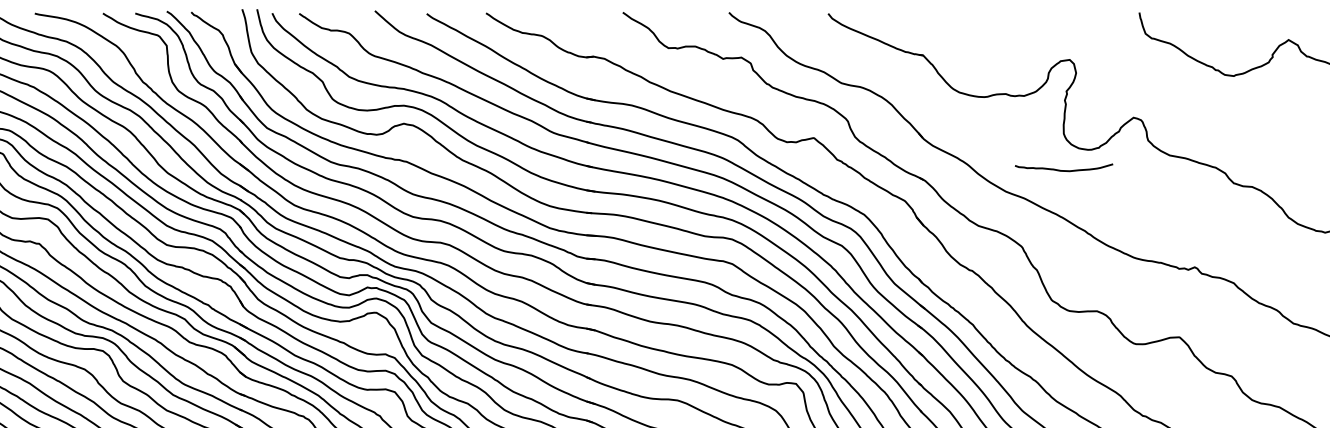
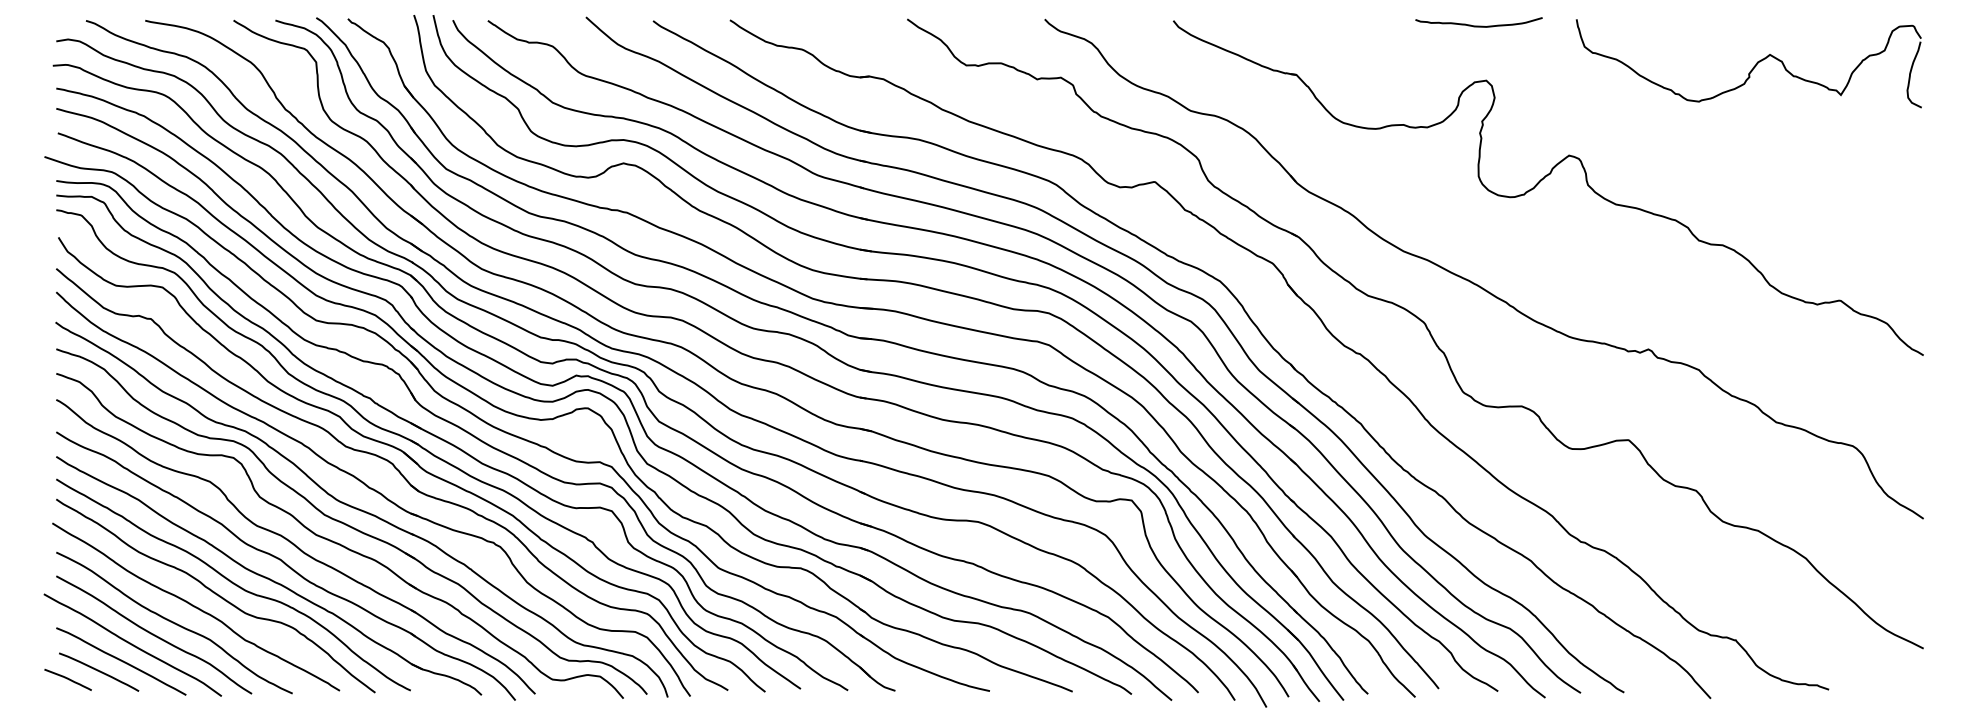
curve: (1063, 170) -> (1478, 25), moved

